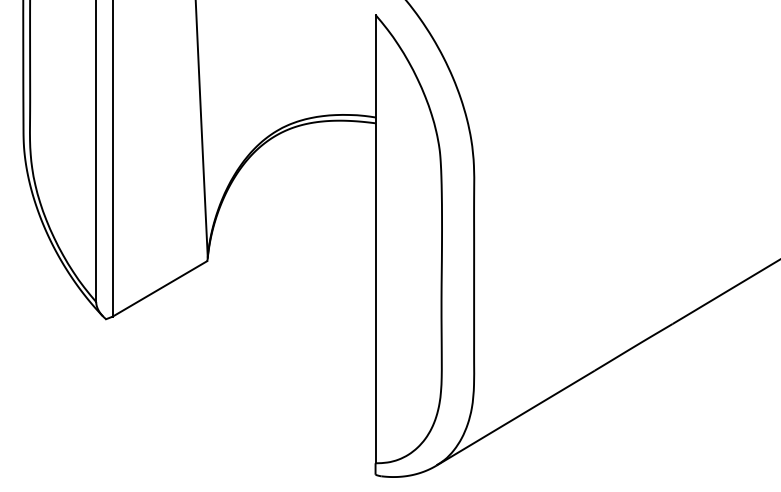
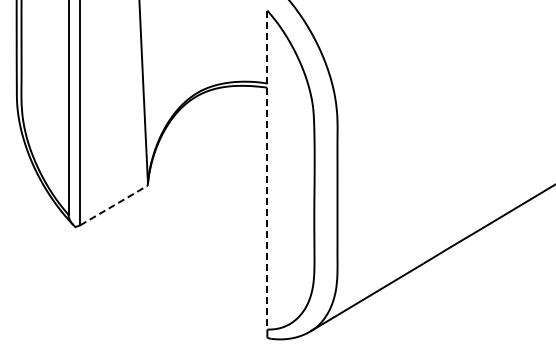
line: (375, 239) -> (267, 170), solid -> dashed
line: (159, 288) -> (113, 205), solid -> dashed

